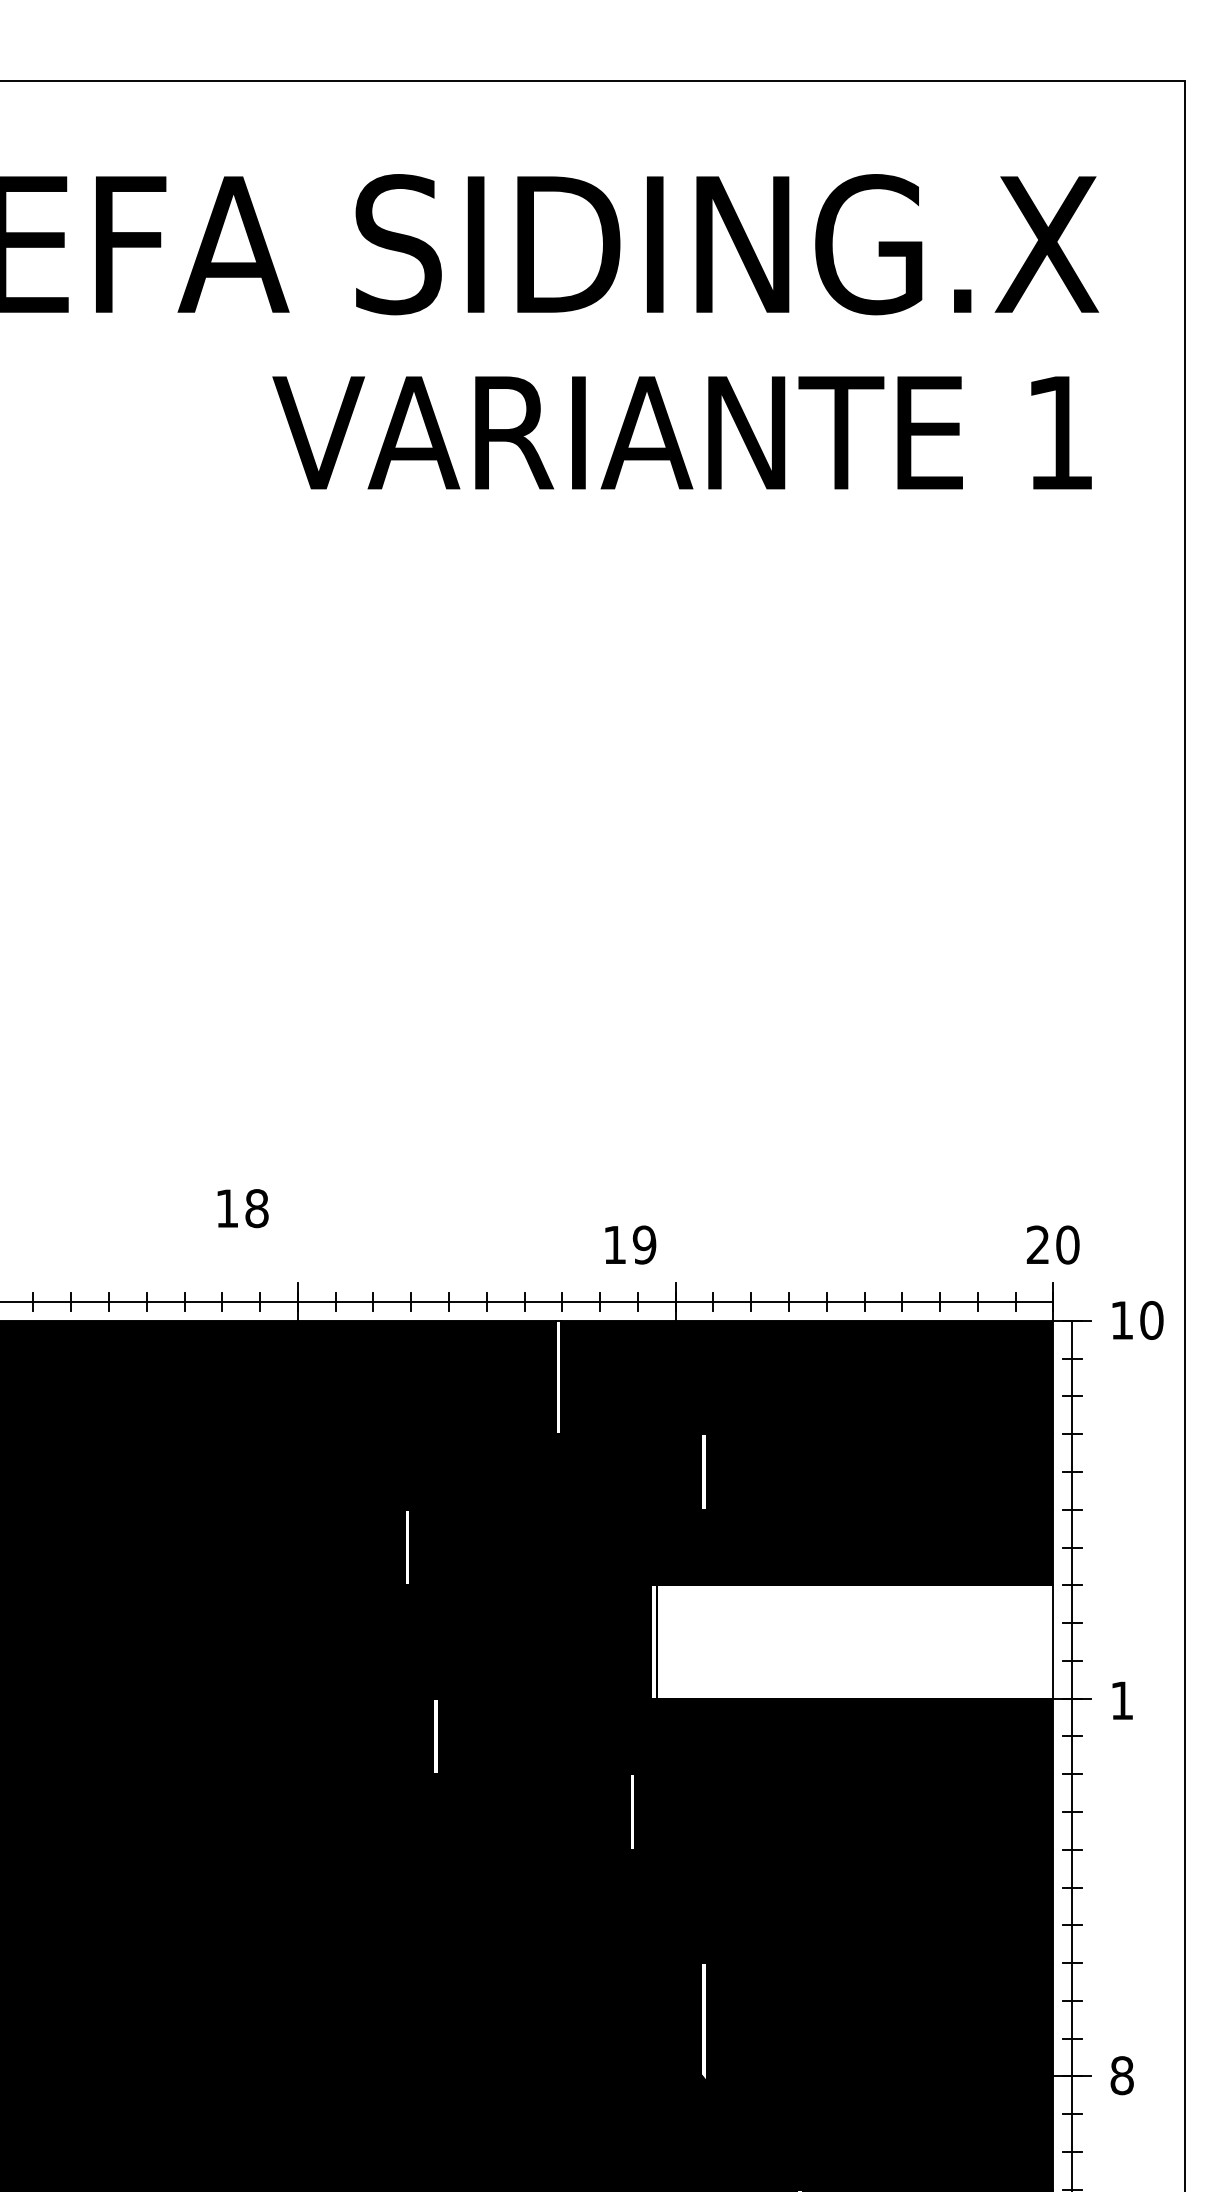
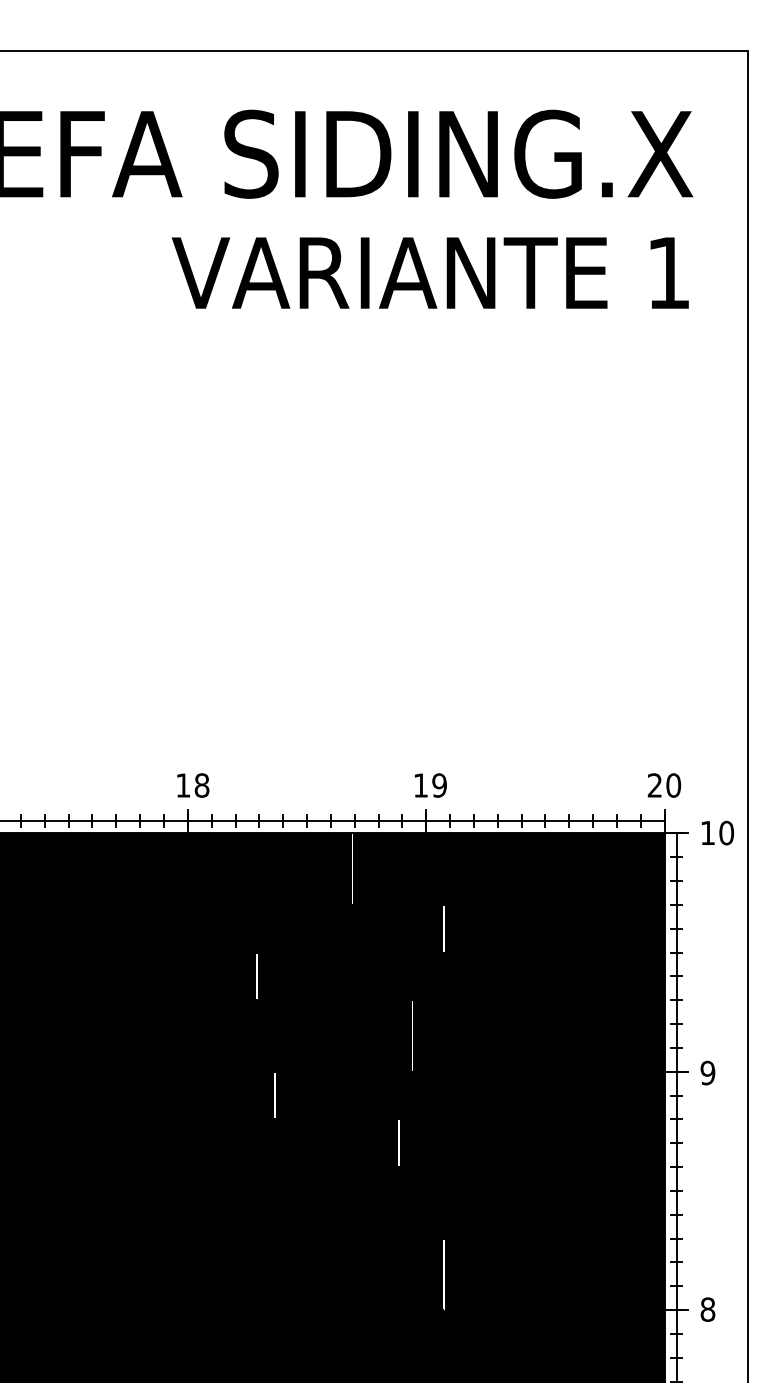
text: (243, 1208) -> (193, 785), moved
text: (630, 1244) -> (430, 785), moved
fill: (855, 1641) -> (539, 1035), added
text: (1121, 1699) -> (707, 1072), 1 -> 9

